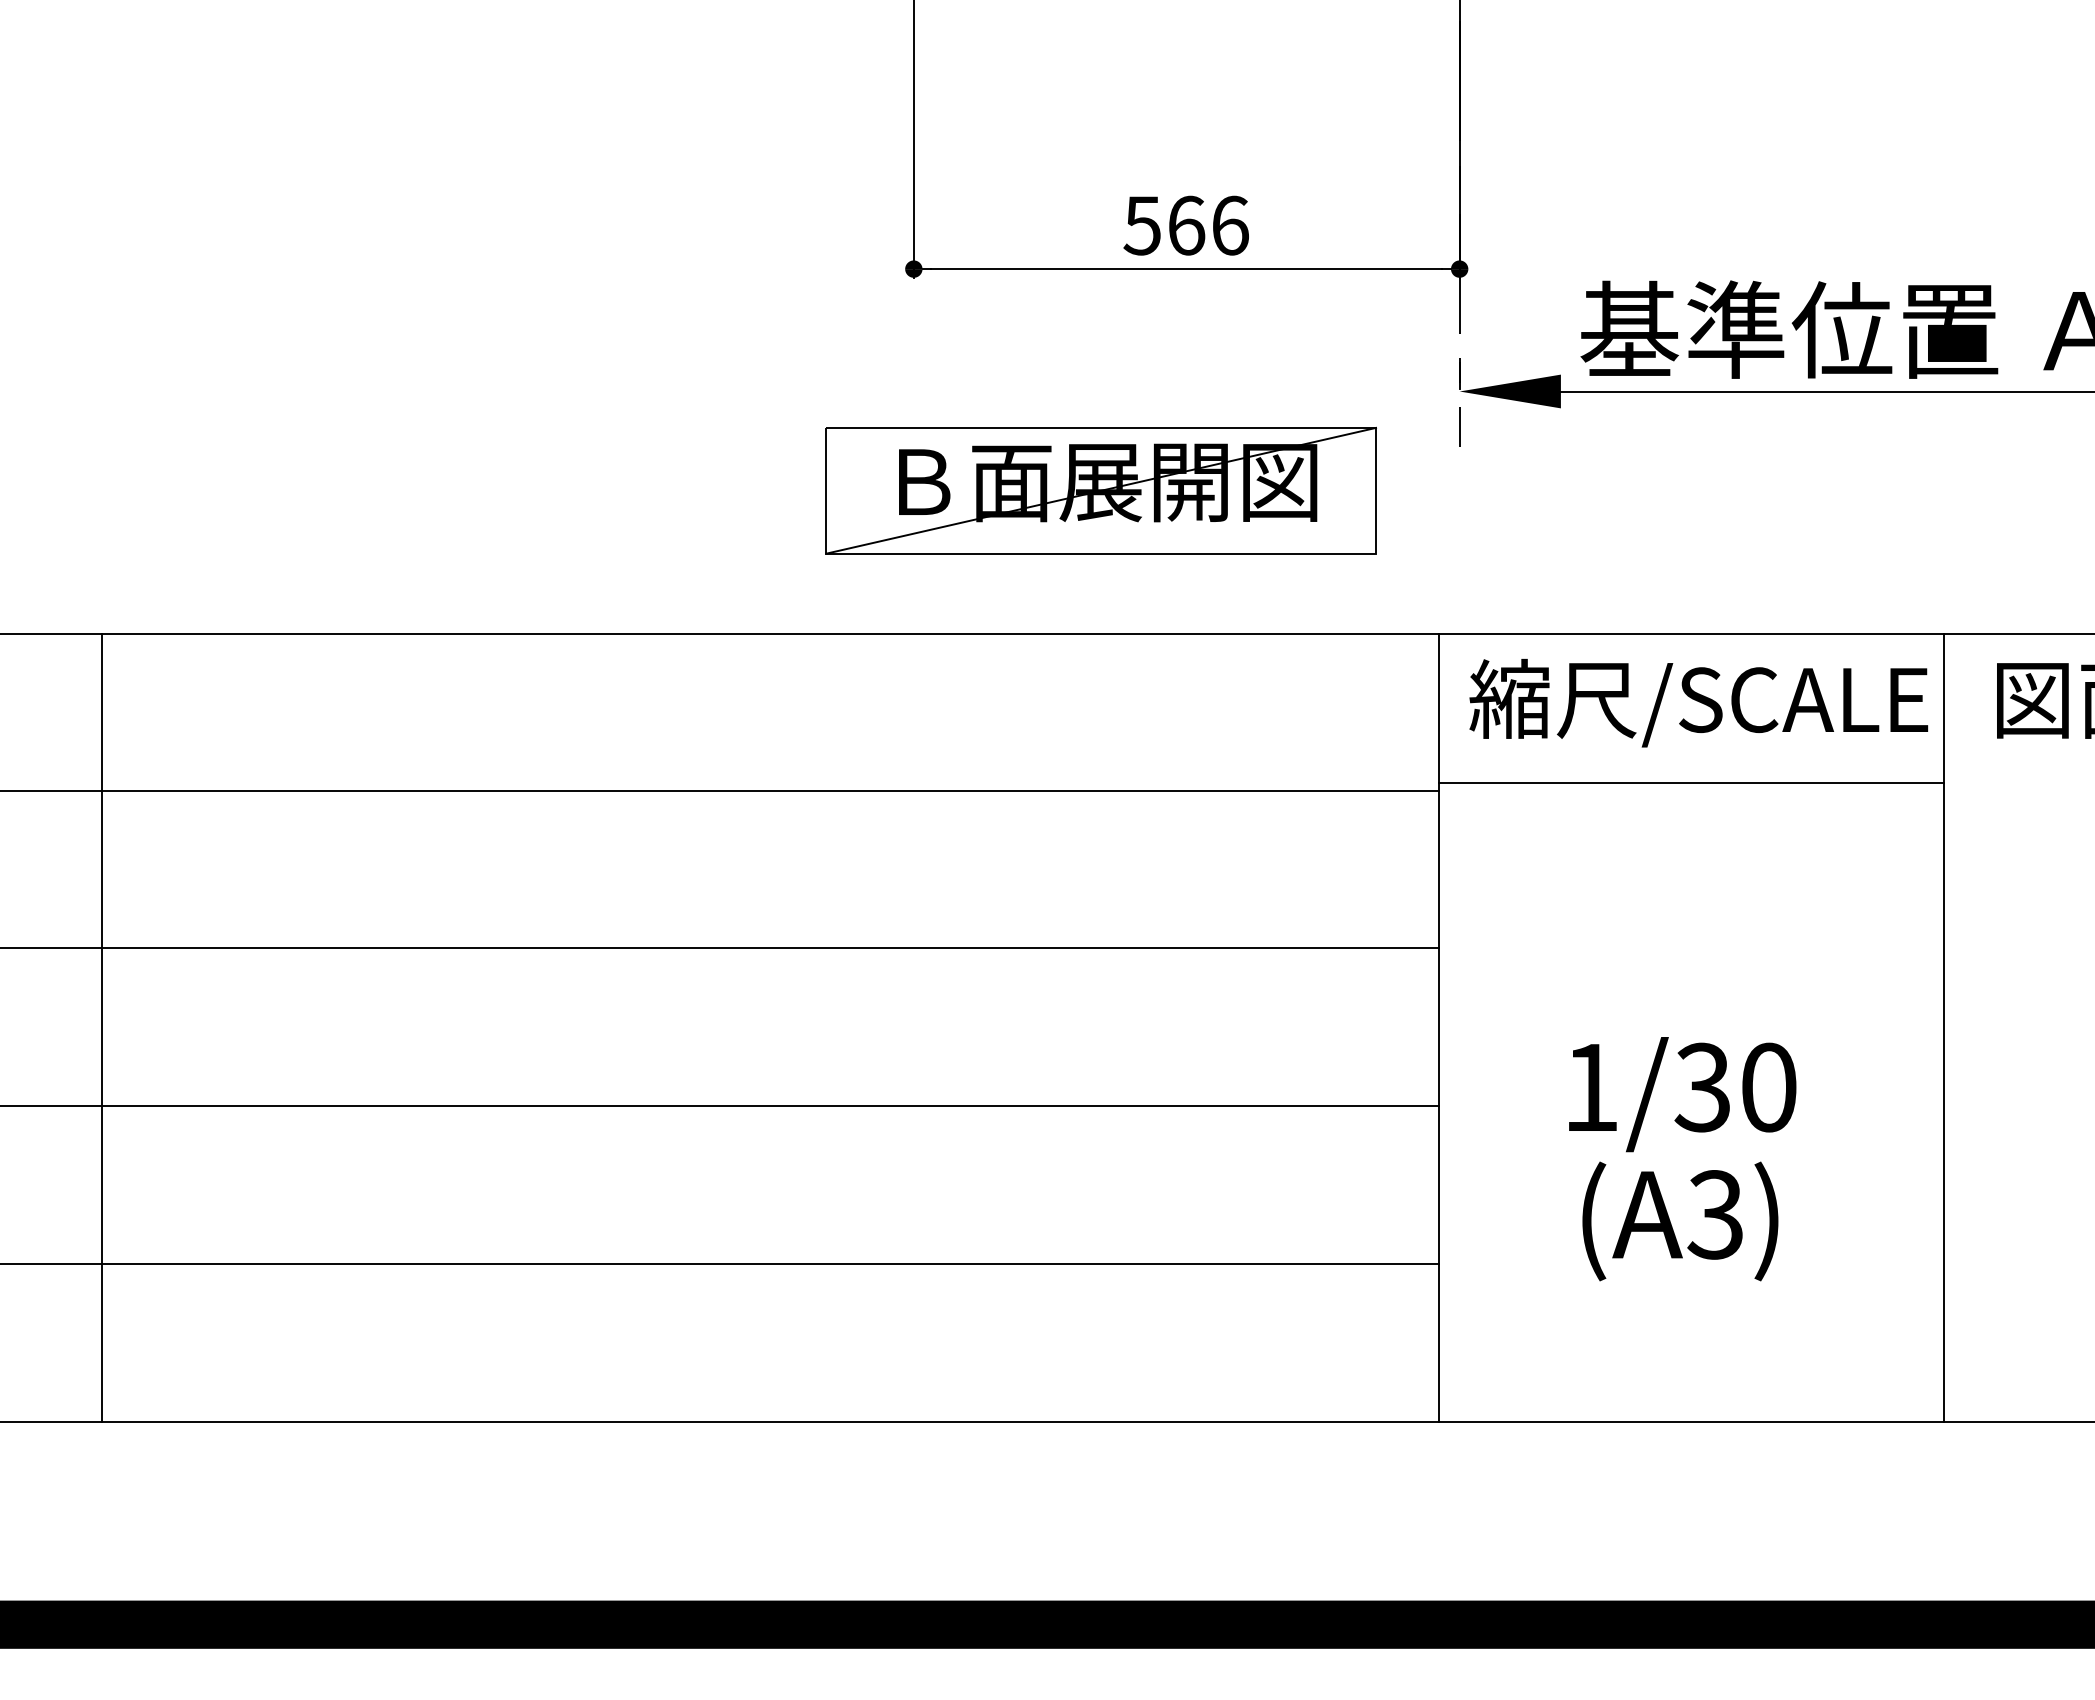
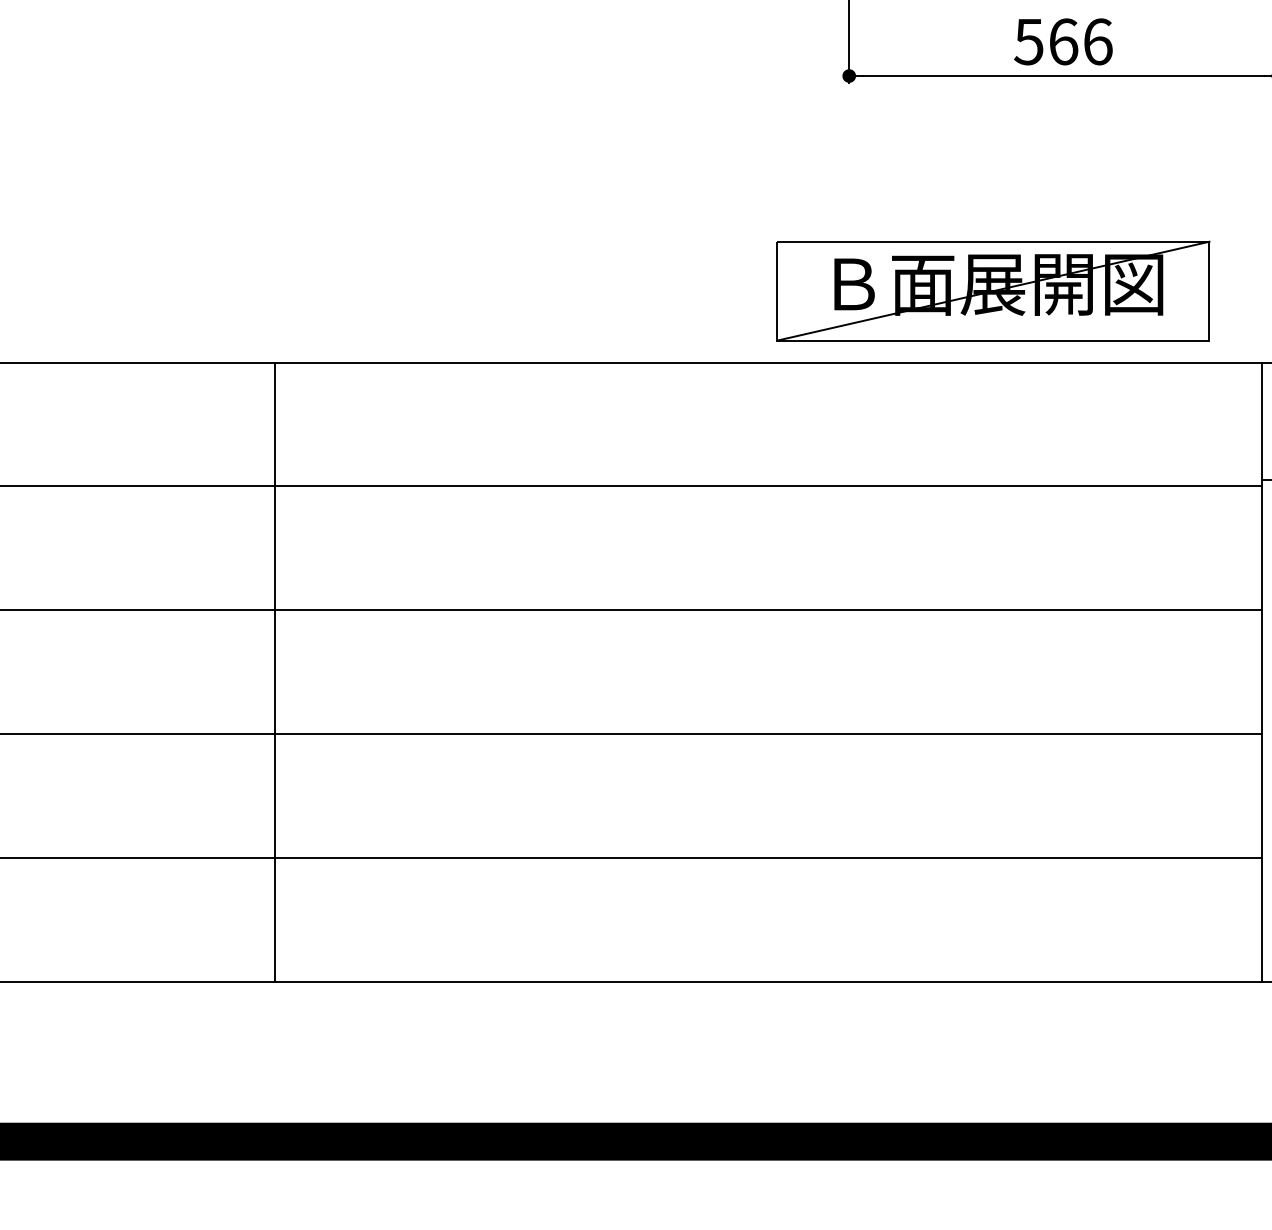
part: (1100, 490) -> (992, 290), moved
line: (101, 1027) -> (275, 672), moved

